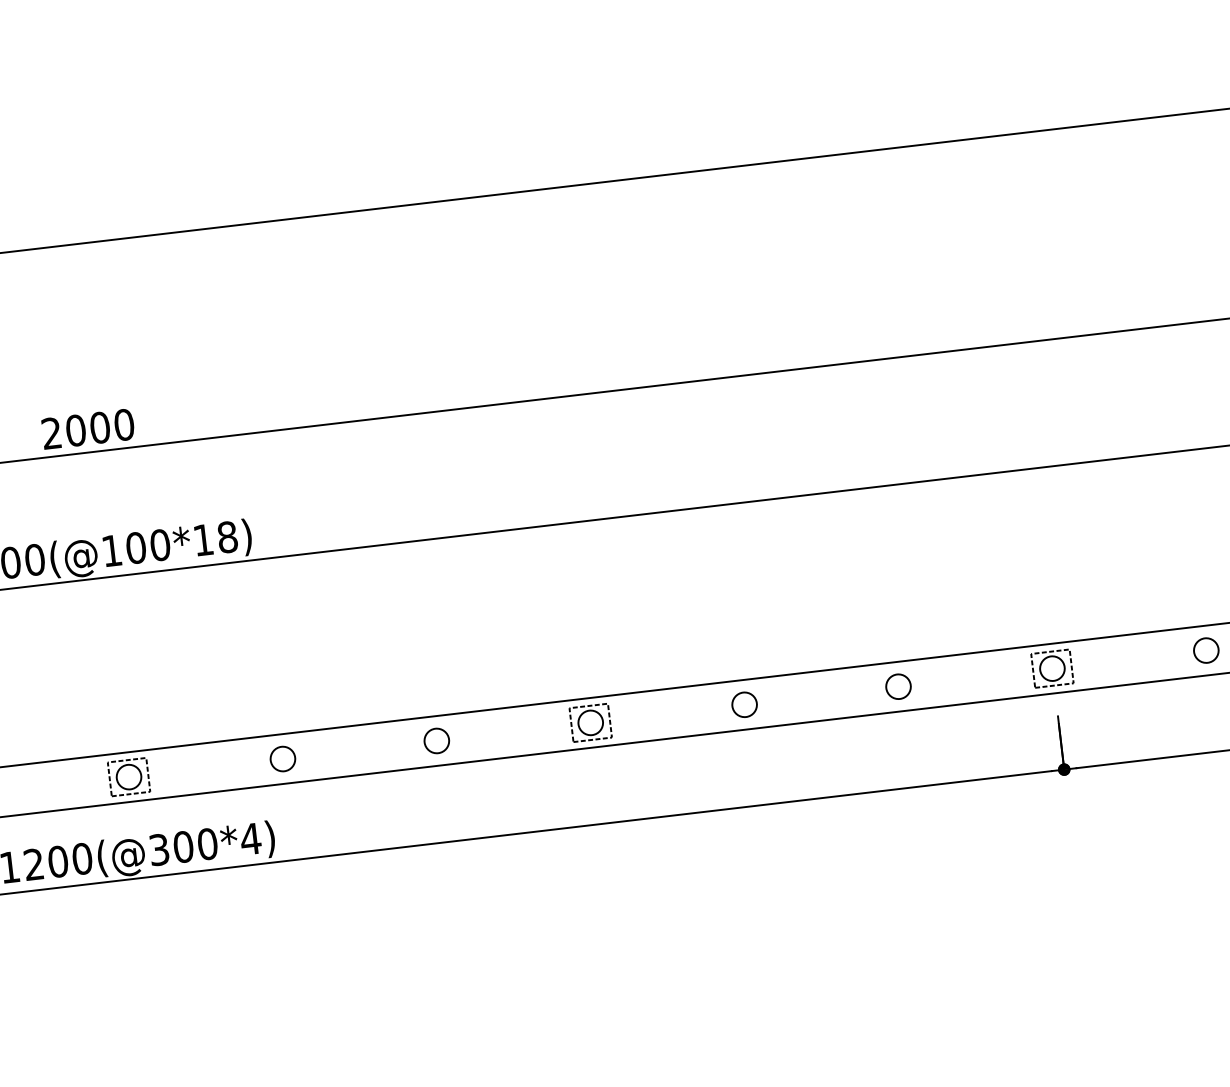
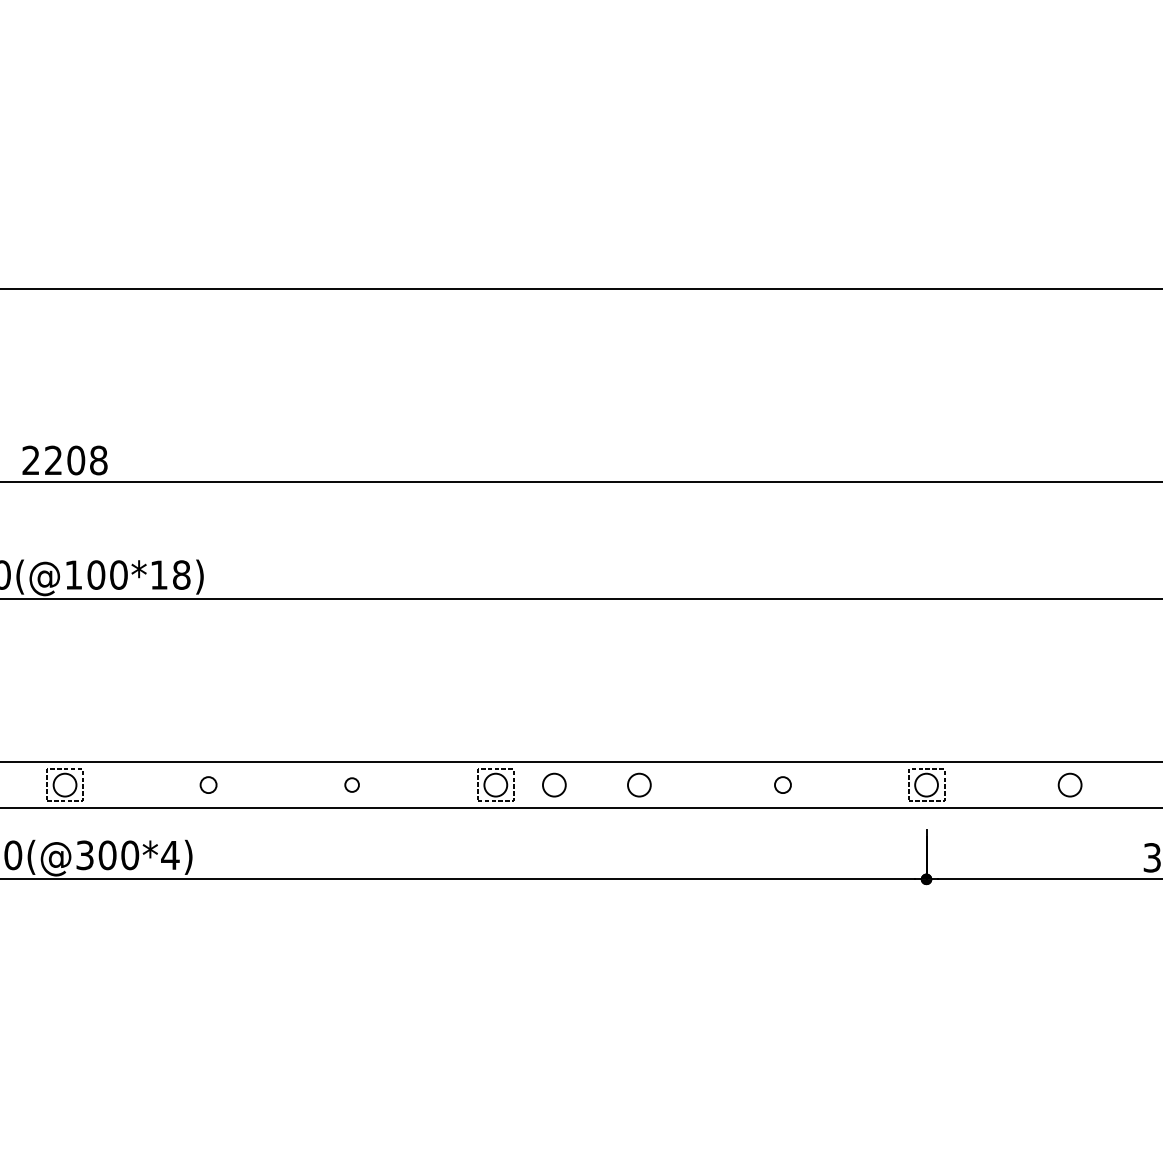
text: (99, 427) -> (75, 460), 2000 -> 2208
circle: (897, 686) -> (782, 784), size x0.7
circle: (653, 714) -> (554, 784), added
circle: (435, 740) -> (351, 784), size x0.6
circle: (282, 758) -> (208, 784), size x0.7

